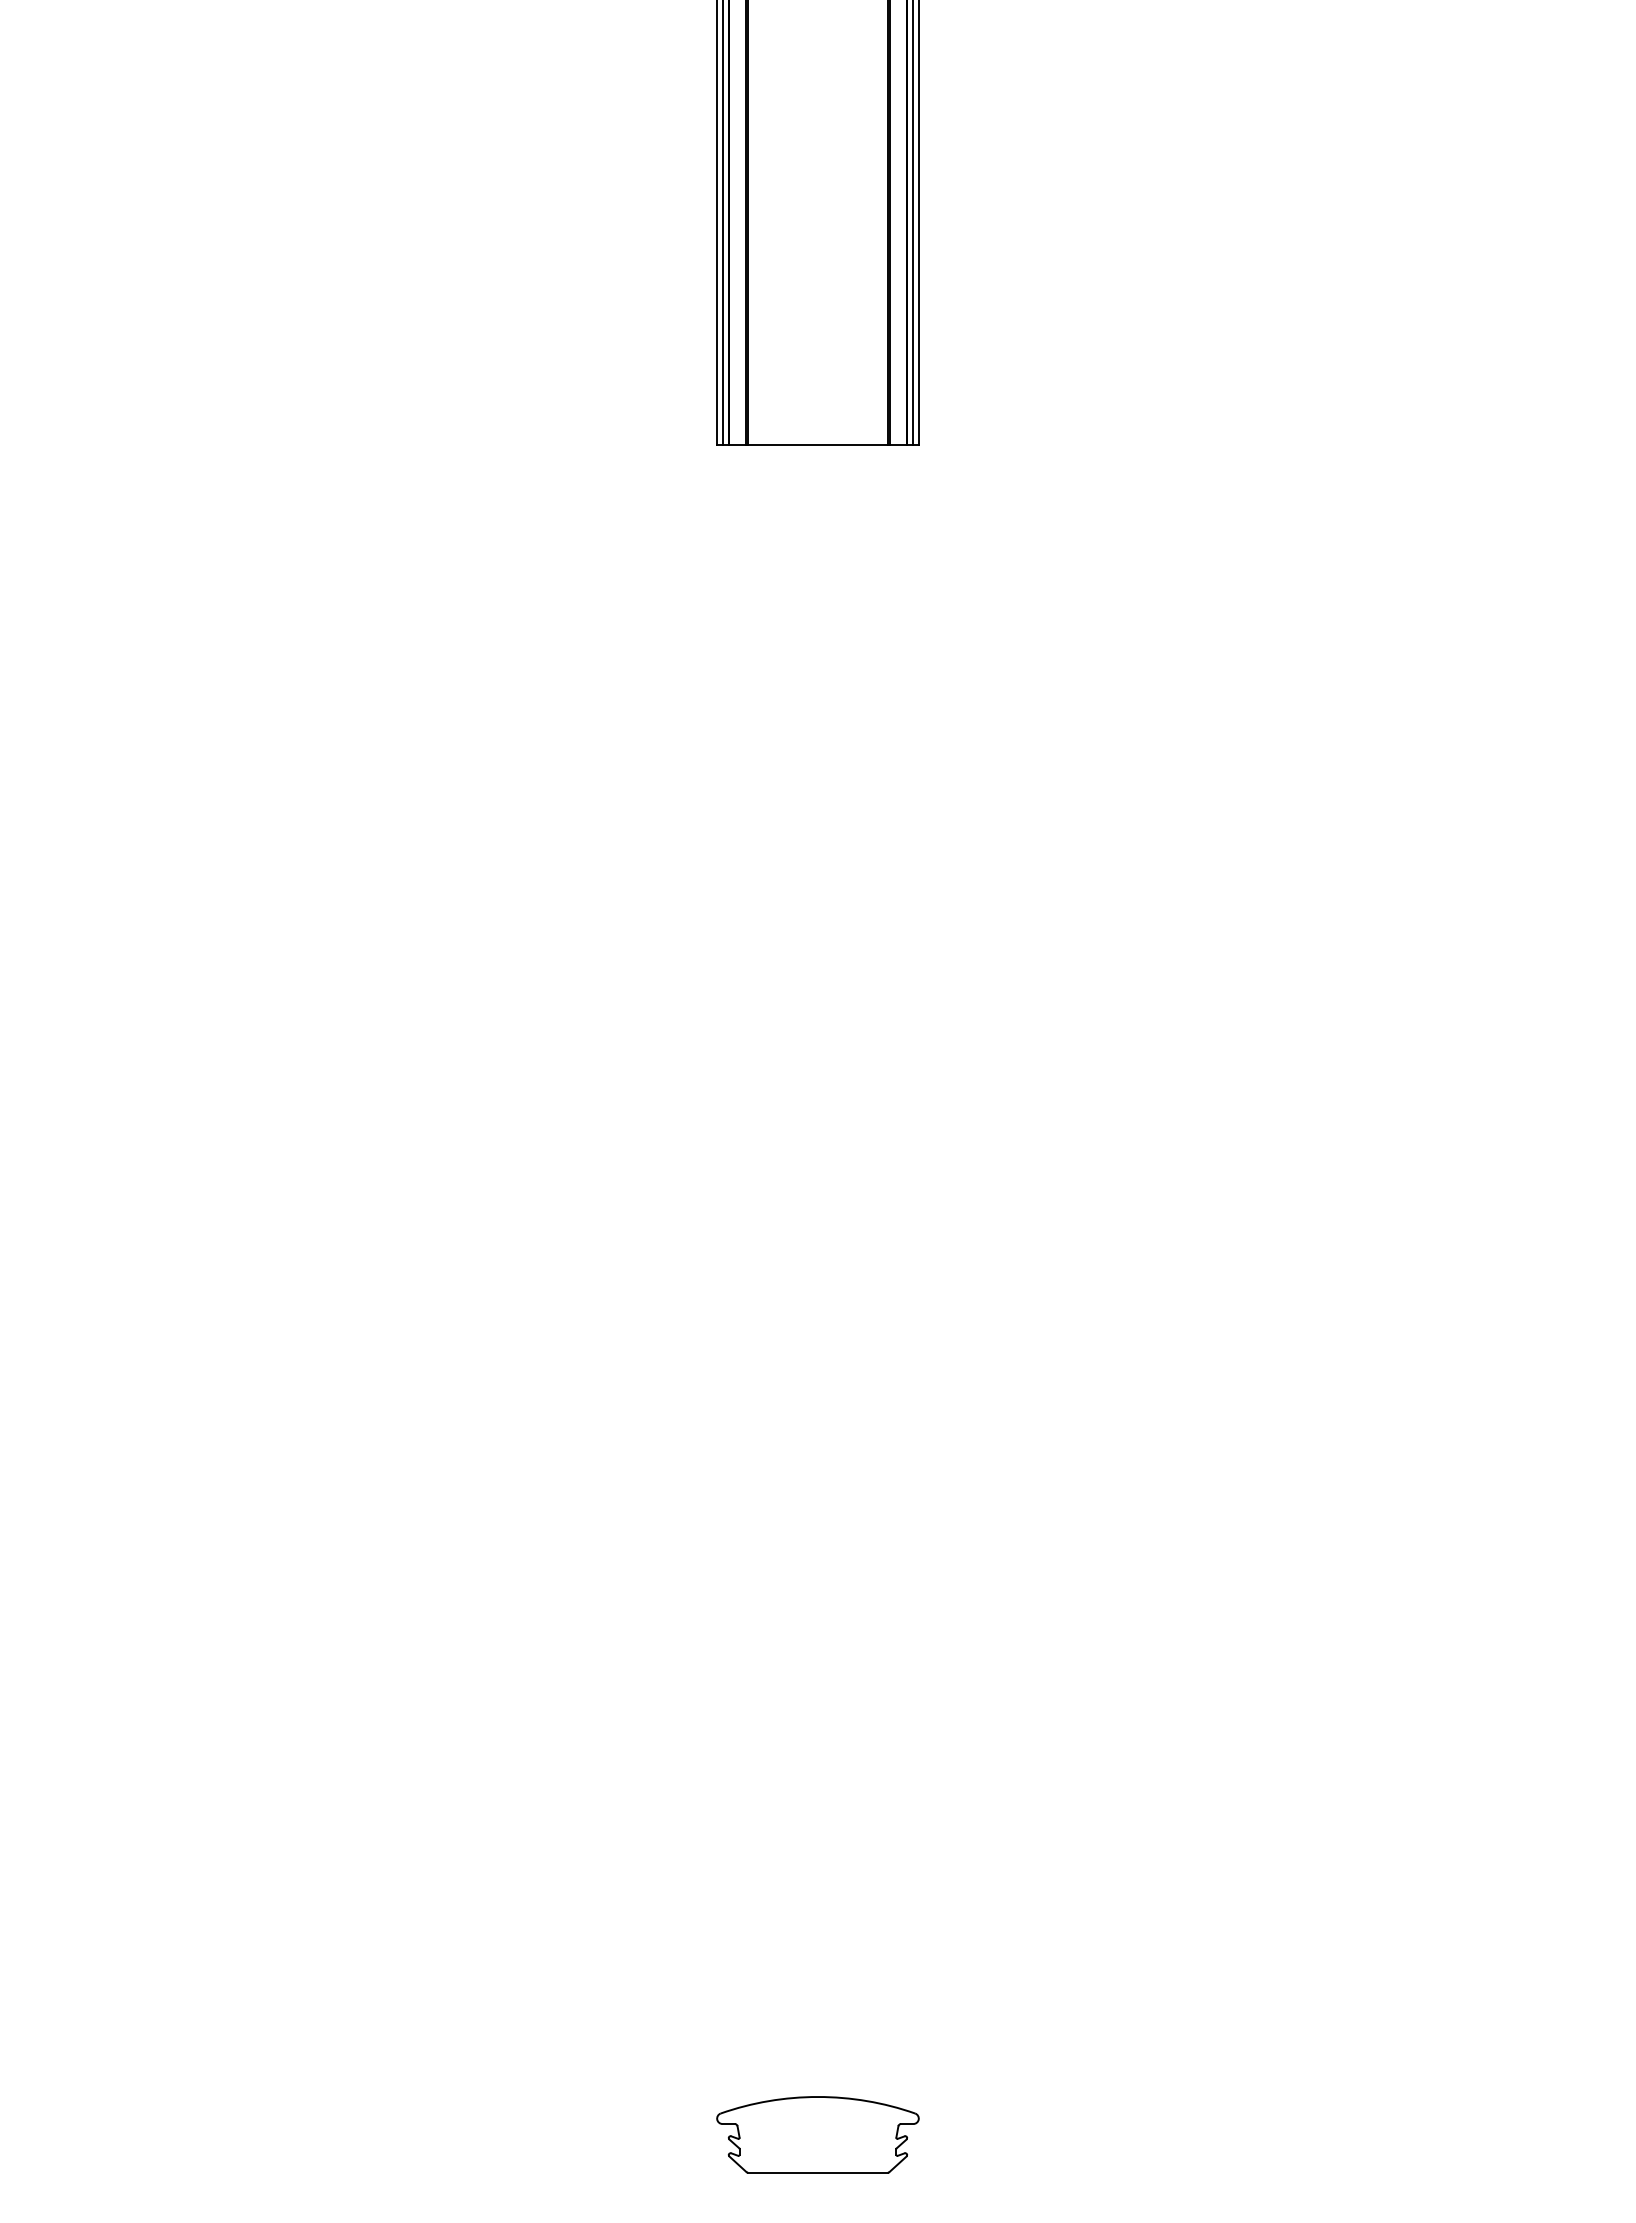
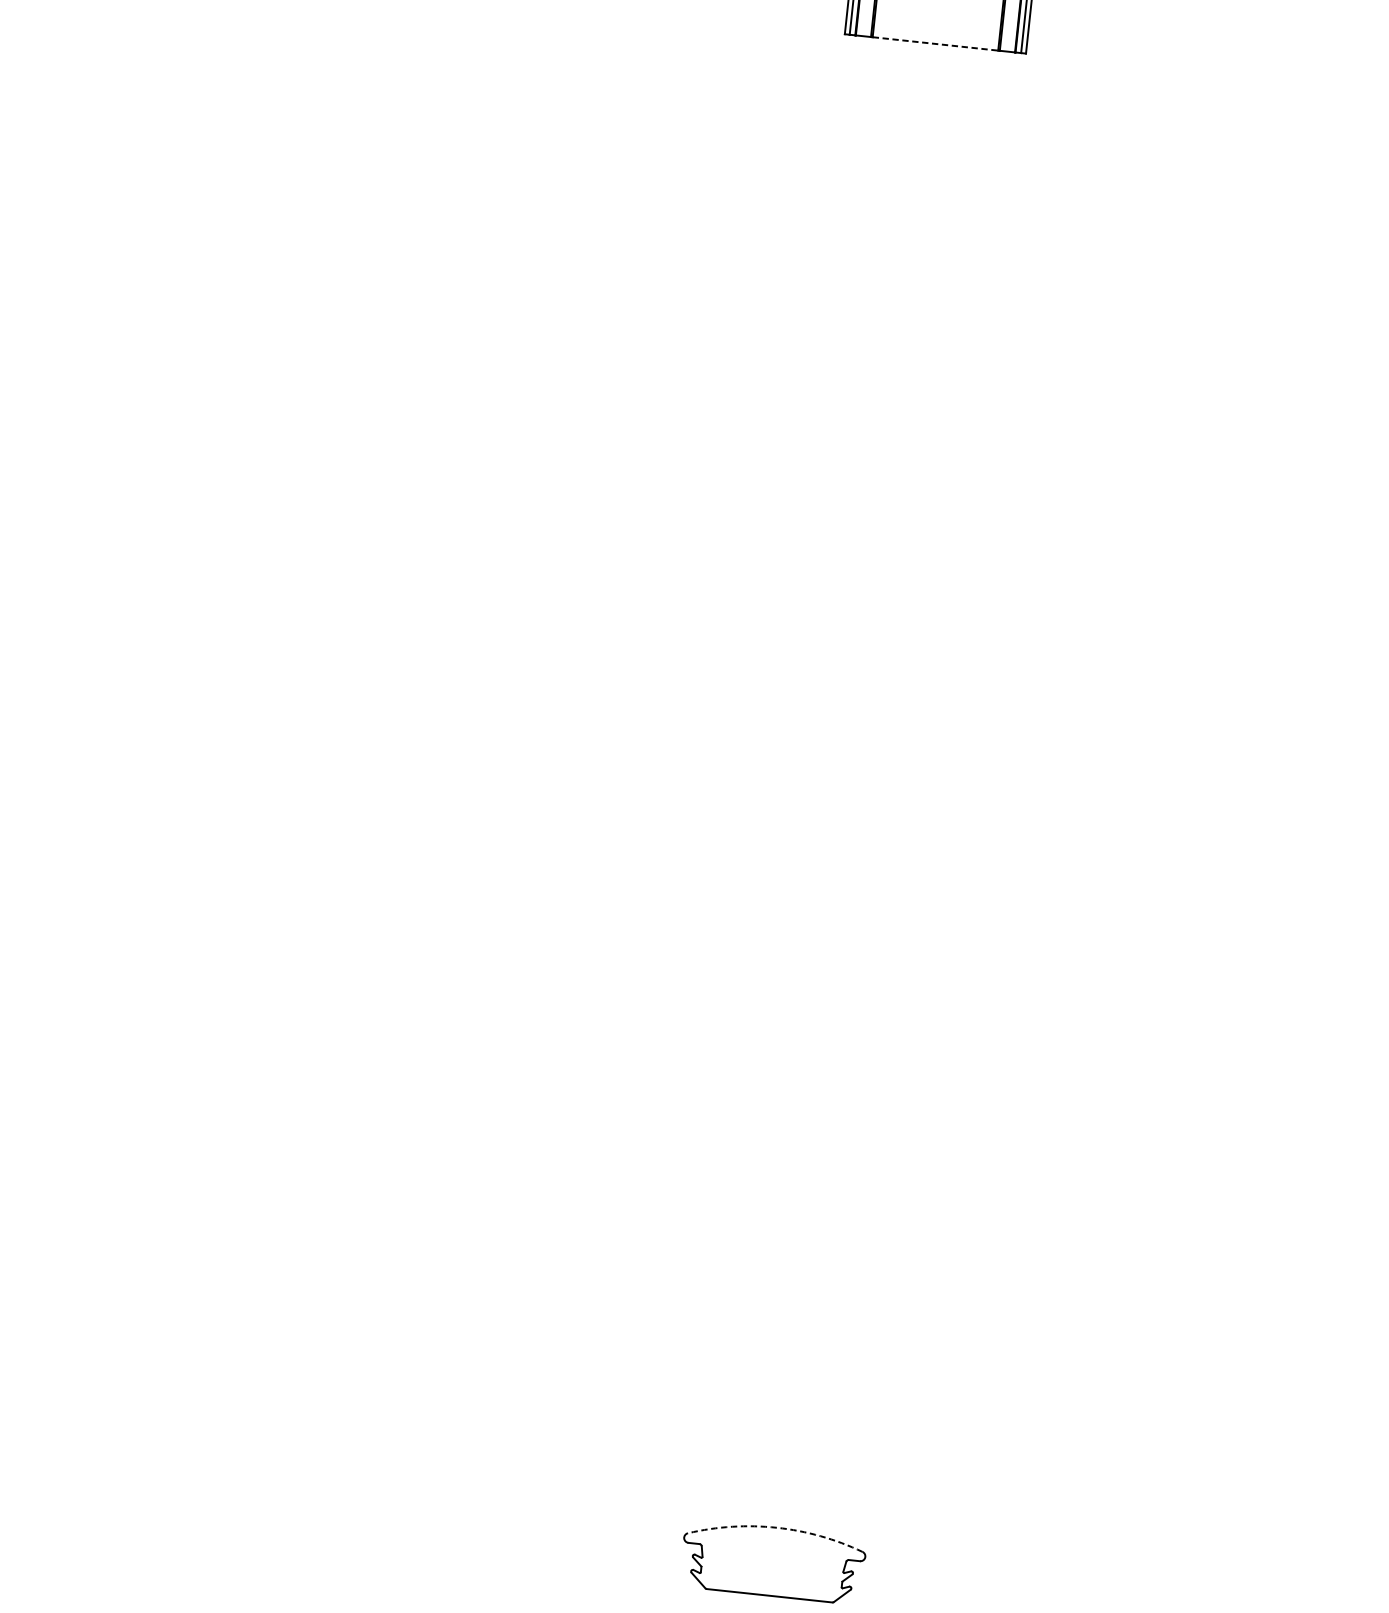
line: (818, 445) -> (935, 44), solid -> dashed
arc: (817, 2096) -> (776, 1527), solid -> dashed

